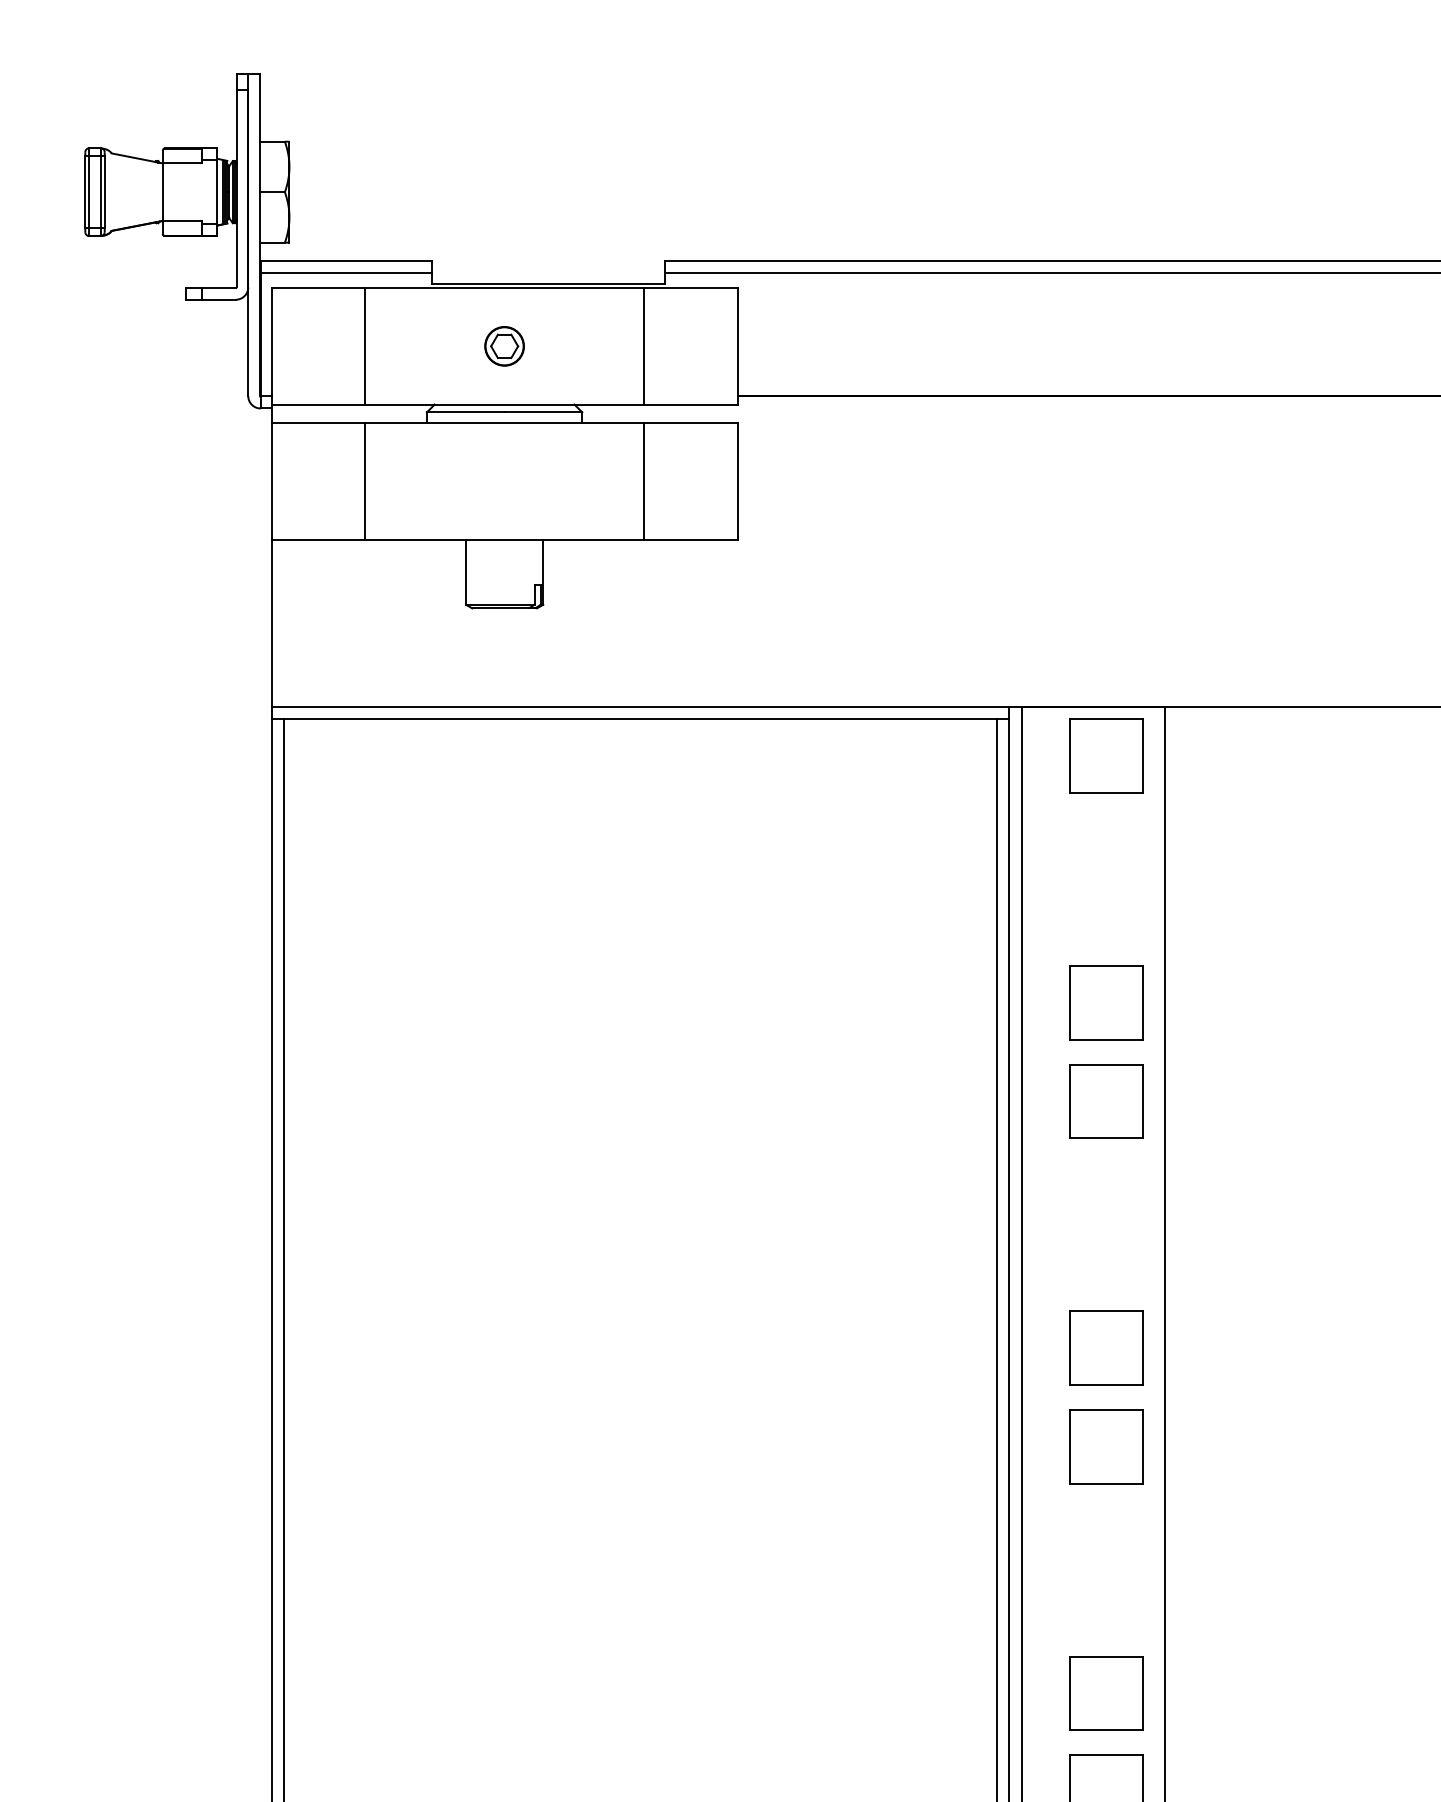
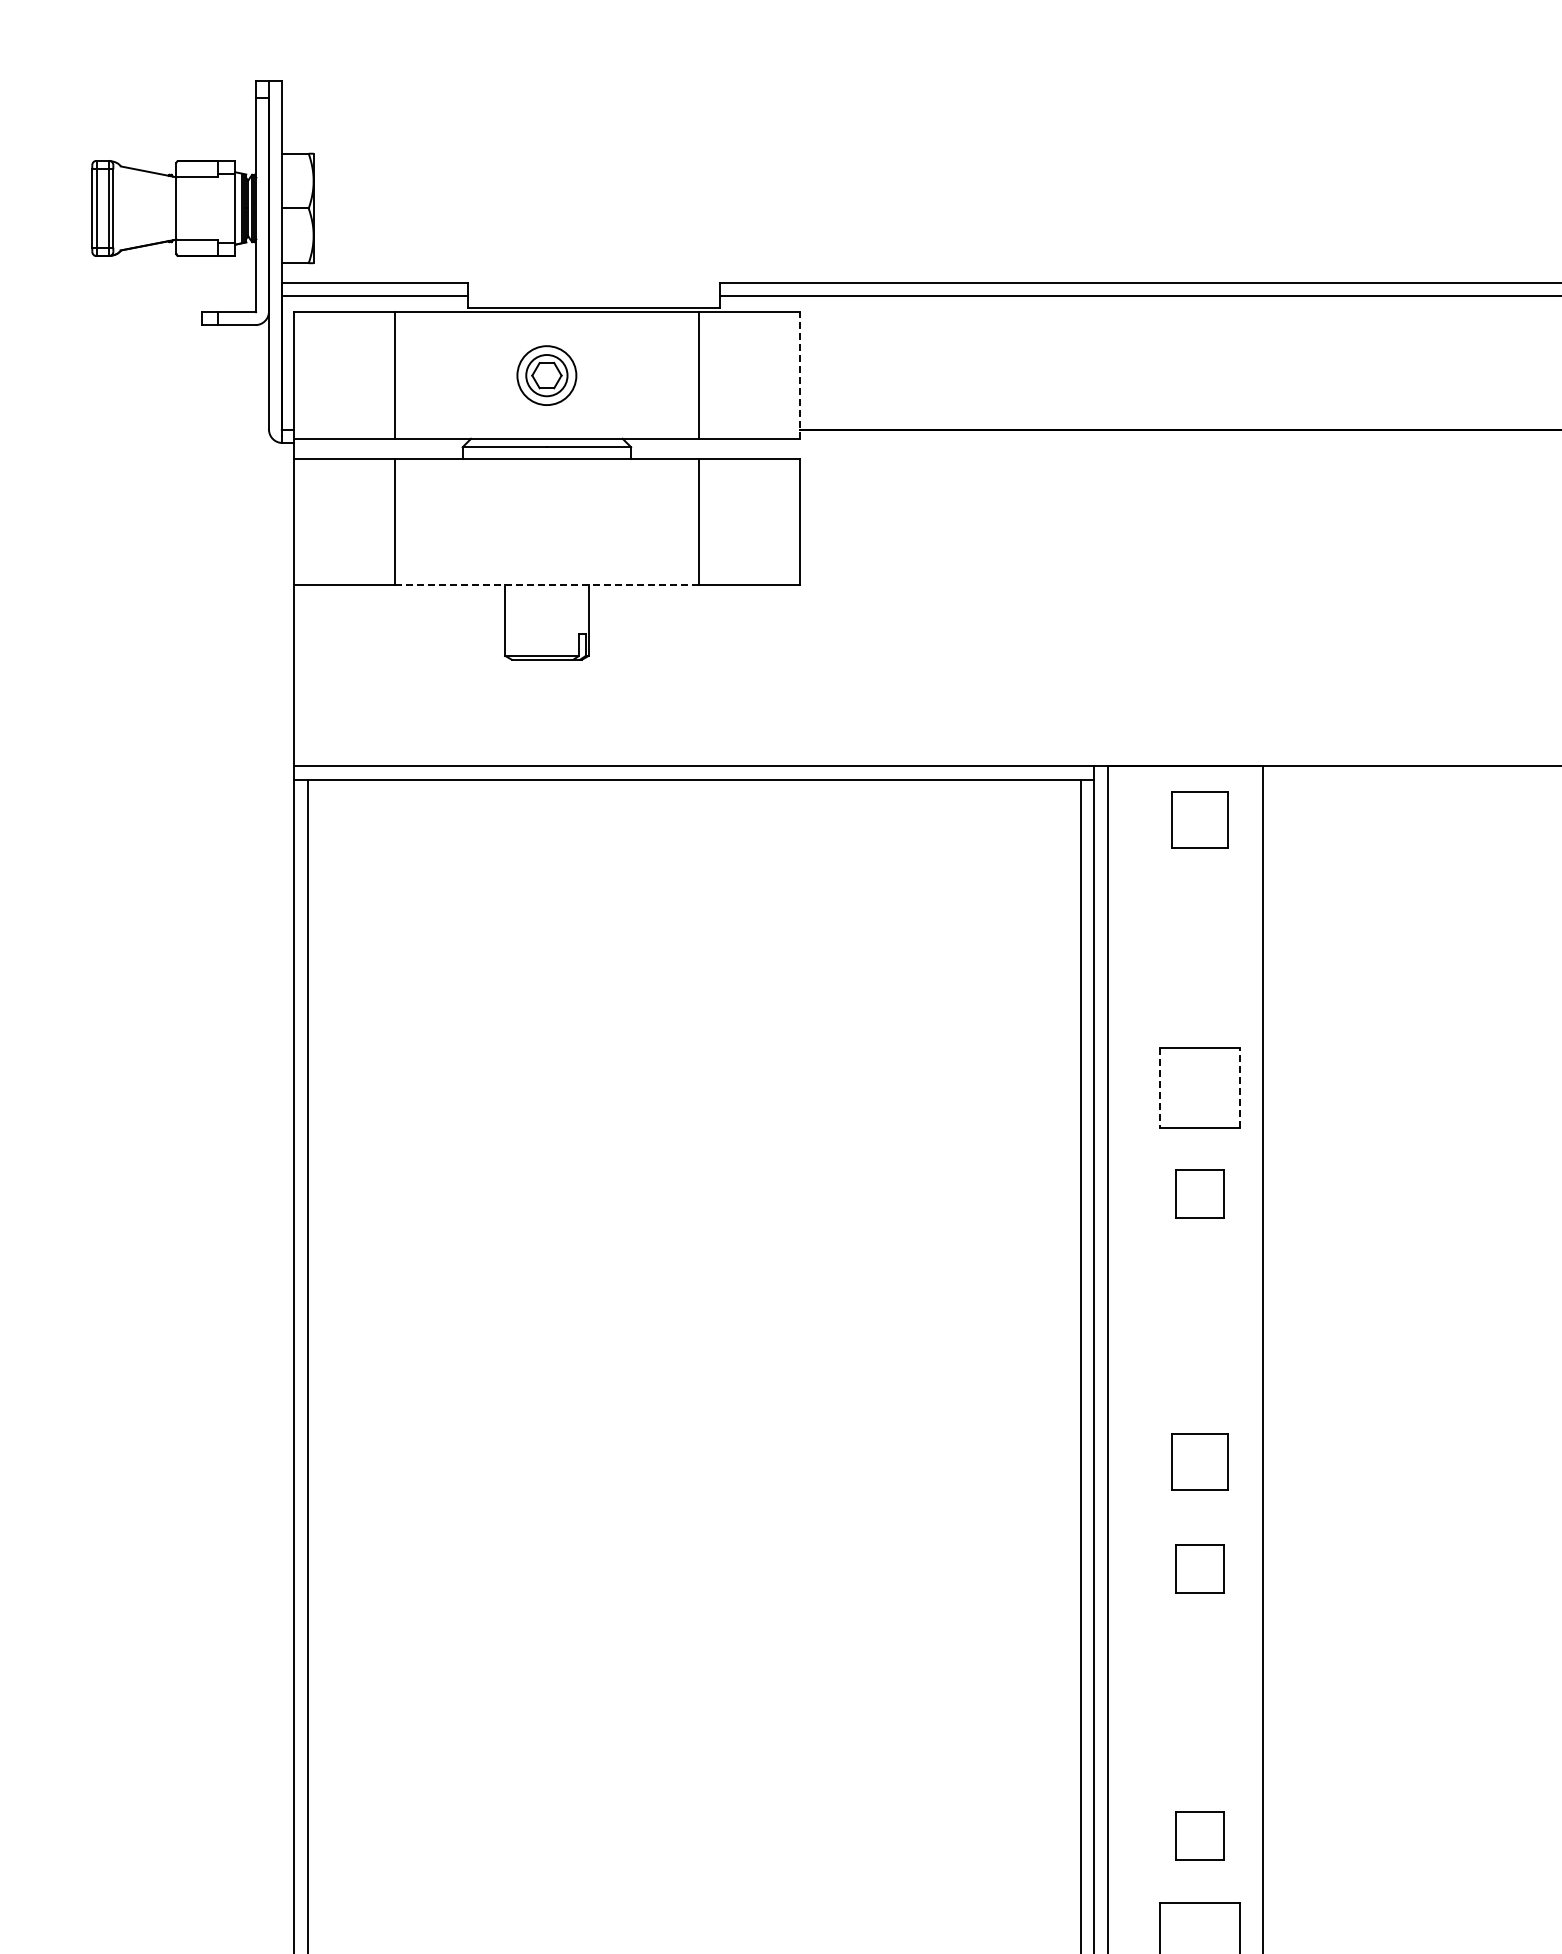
circle: (504, 346) -> (546, 375), size x1.4
line: (737, 346) -> (799, 375), solid -> dashed
line: (504, 539) -> (546, 585), solid -> dashed
part: (1106, 755) -> (1199, 819), size x0.7
line: (1143, 1002) -> (1239, 1087), solid -> dashed
line: (1069, 1003) -> (1159, 1088), solid -> dashed
part: (1106, 1100) -> (1199, 1193), size x0.6
part: (1106, 1347) -> (1199, 1461), size x0.7
part: (1106, 1446) -> (1199, 1568), size x0.6
part: (1106, 1692) -> (1199, 1835), size x0.6

